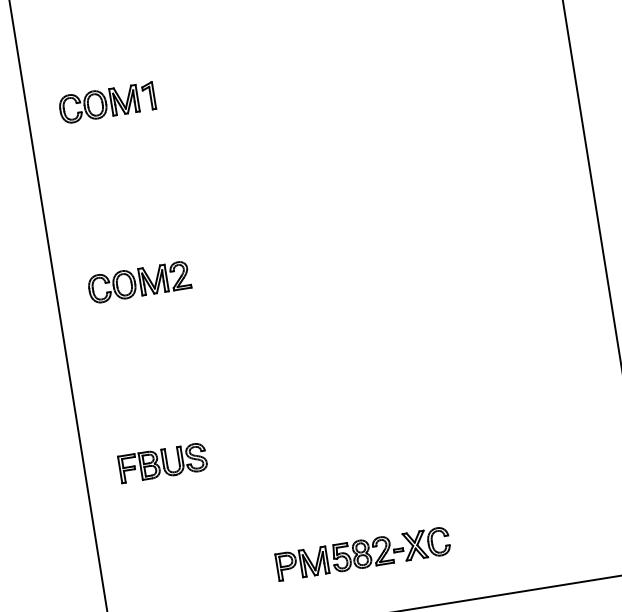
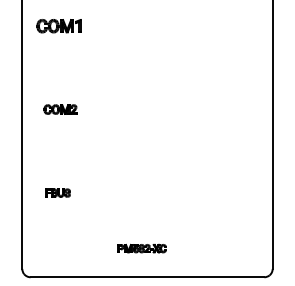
part: (138, 282) -> (60, 109), size x0.7
part: (161, 462) -> (57, 192), size x0.6
part: (361, 553) -> (141, 248), size x0.6

